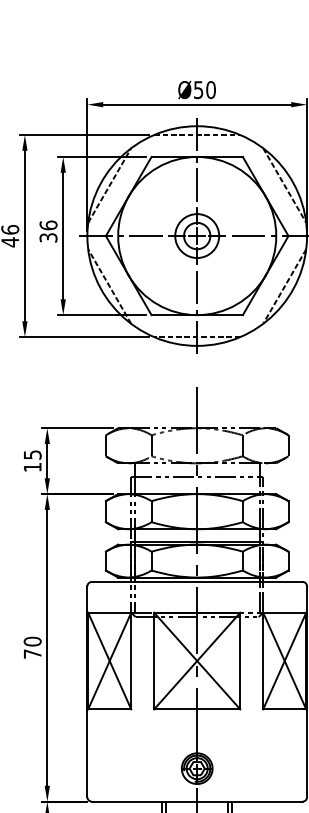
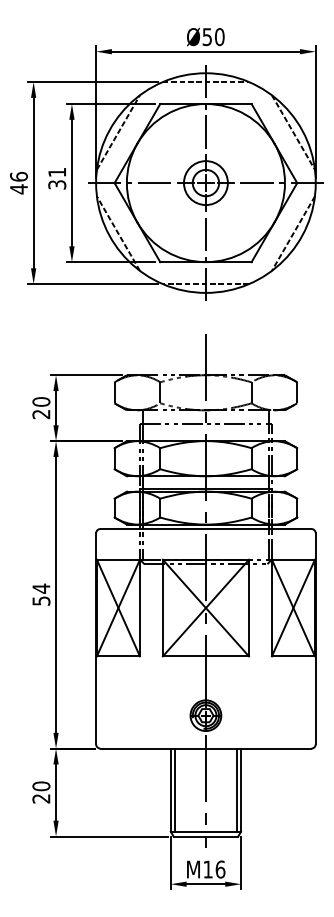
text: (48, 225) -> (57, 172), 36 -> 31
text: (32, 461) -> (41, 408), 15 -> 20
text: (32, 647) -> (41, 594), 70 -> 54

